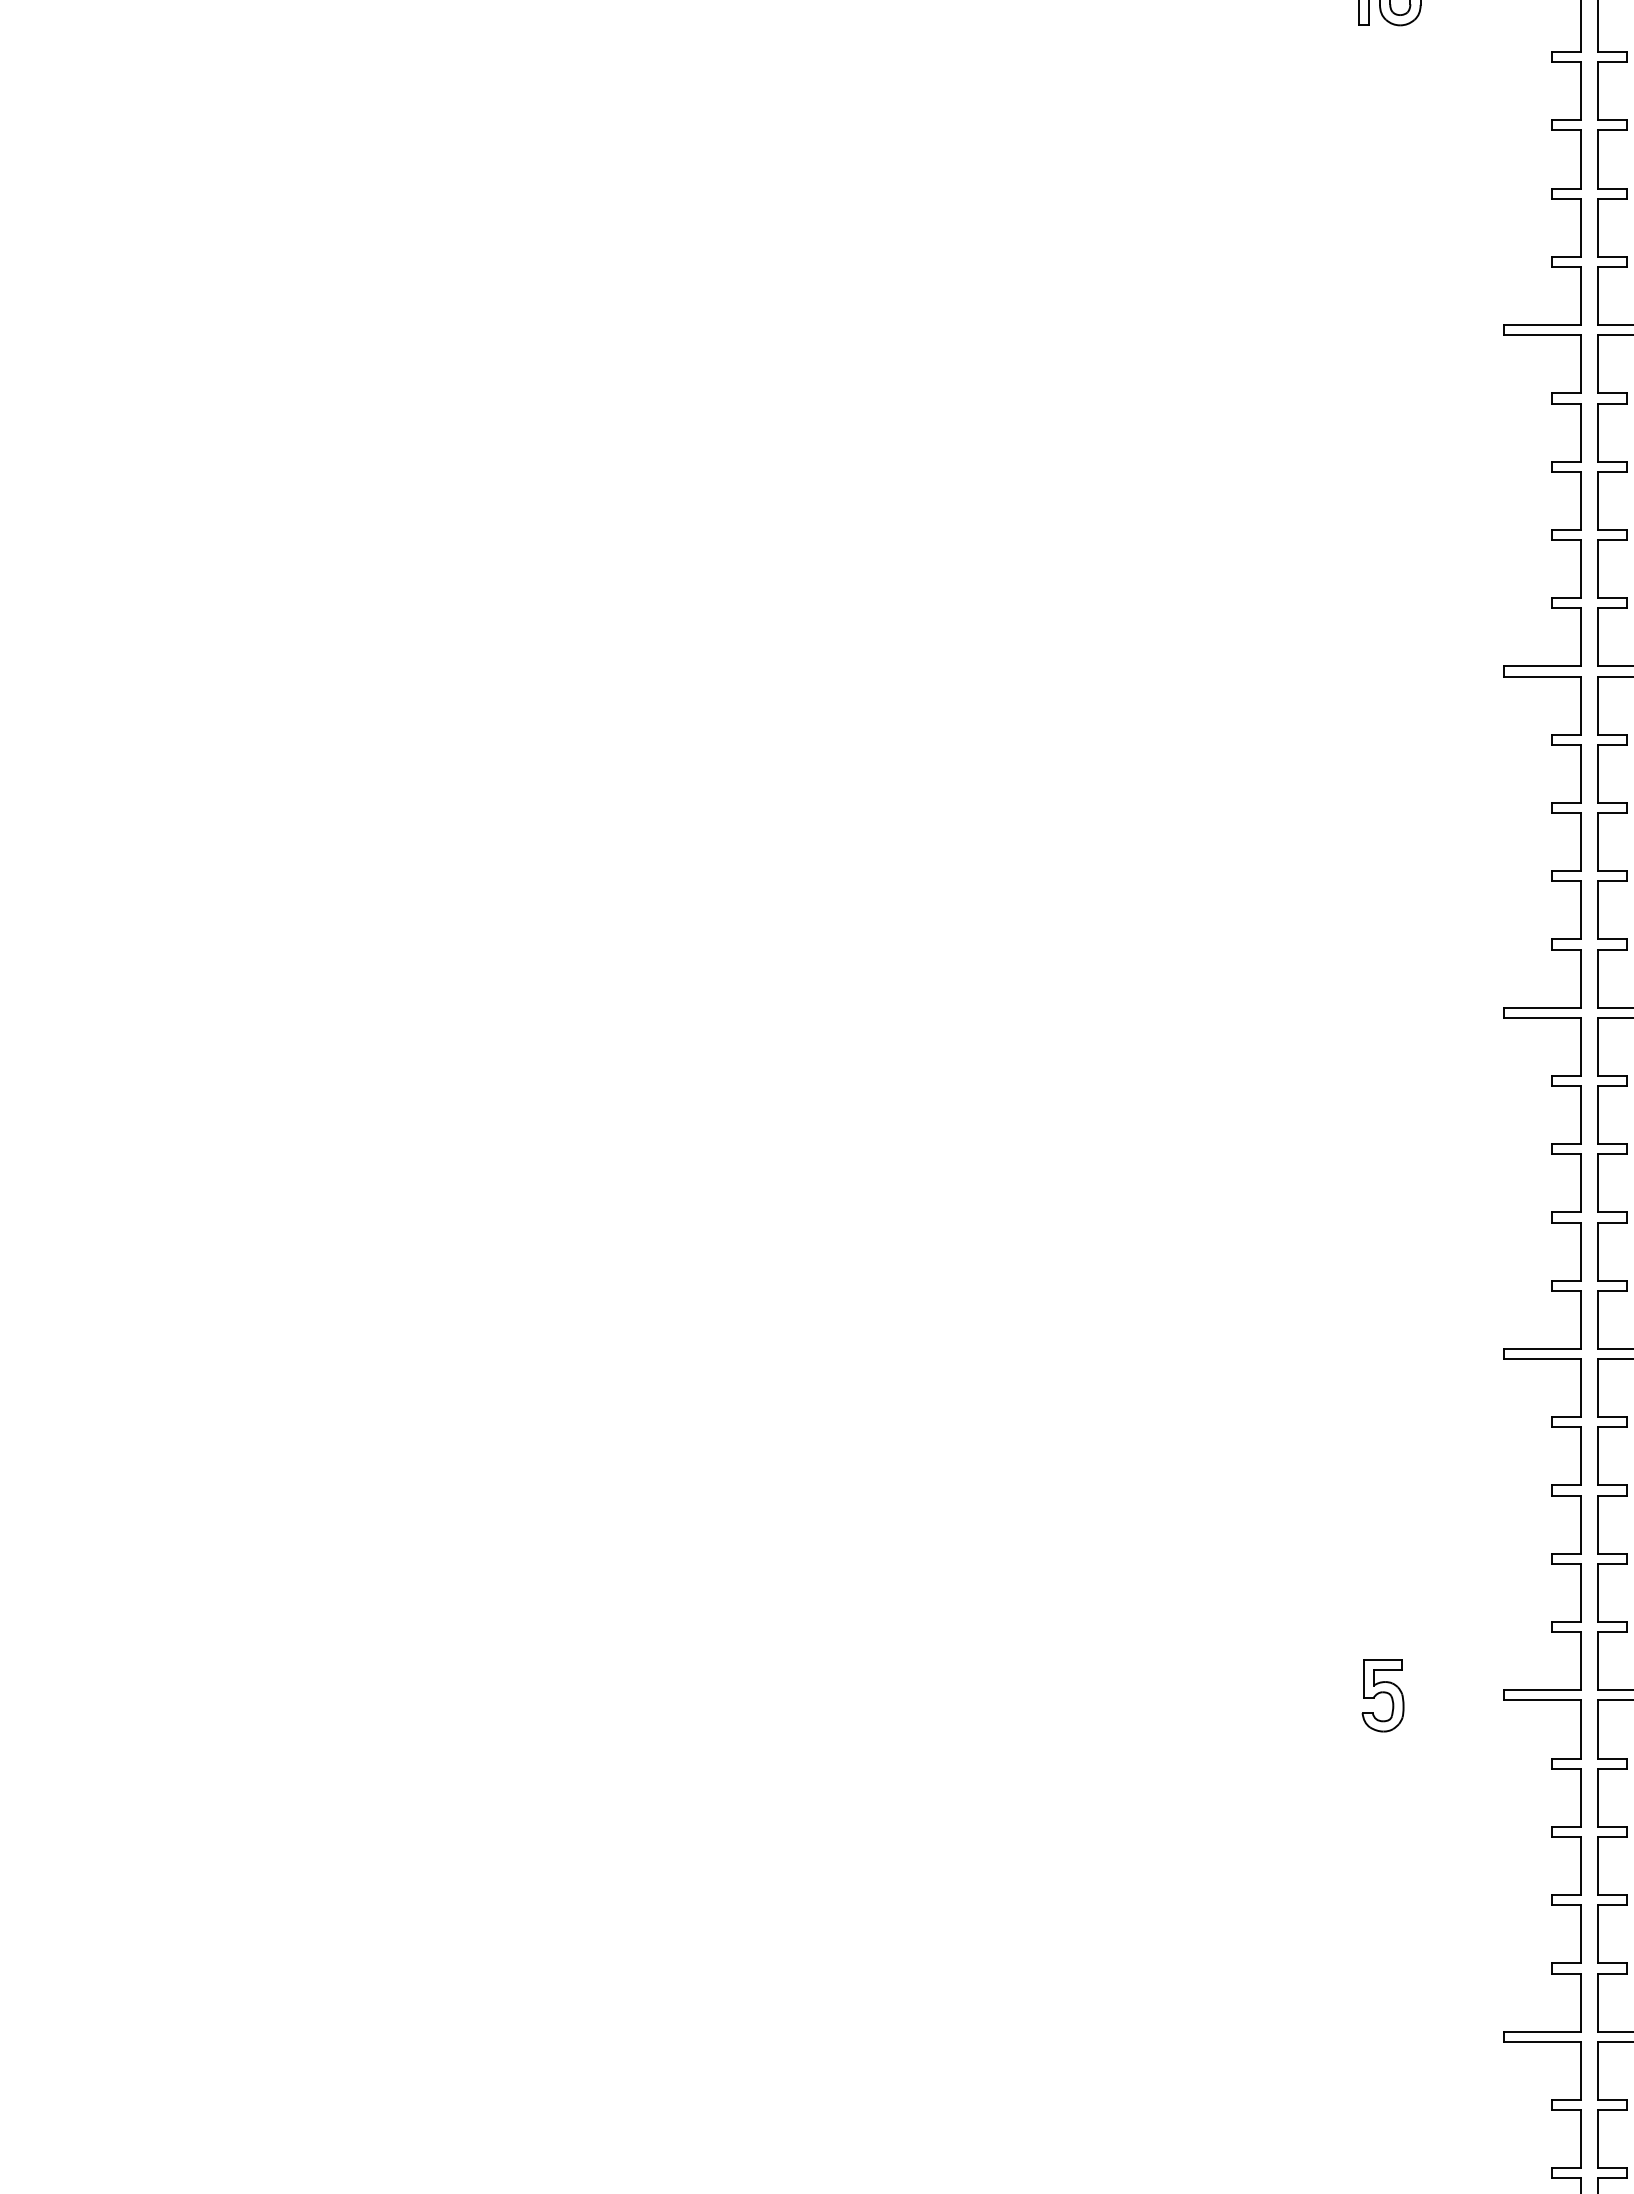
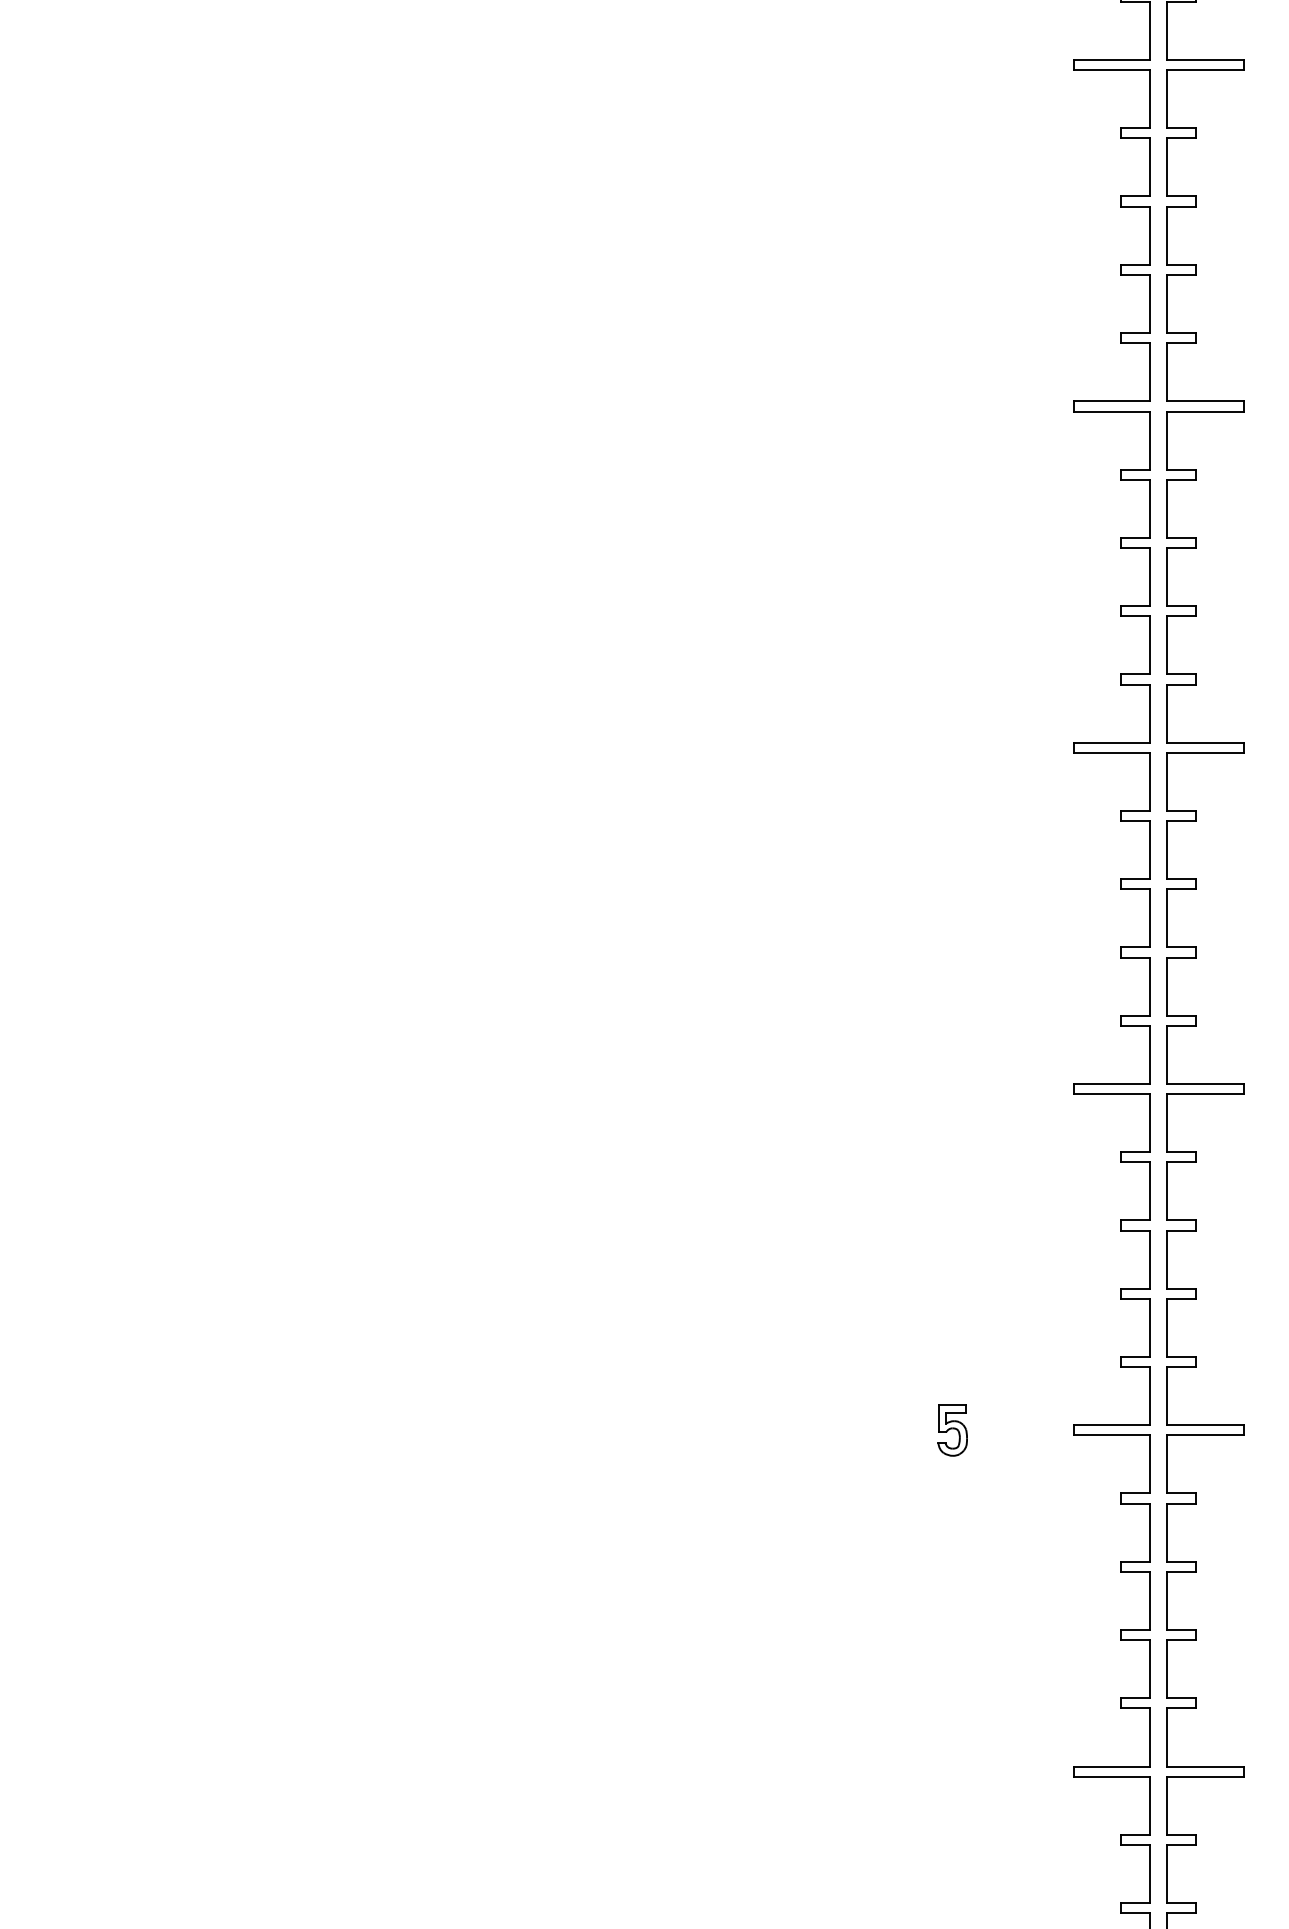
part: (1382, 1695) -> (952, 1430), size x0.7

